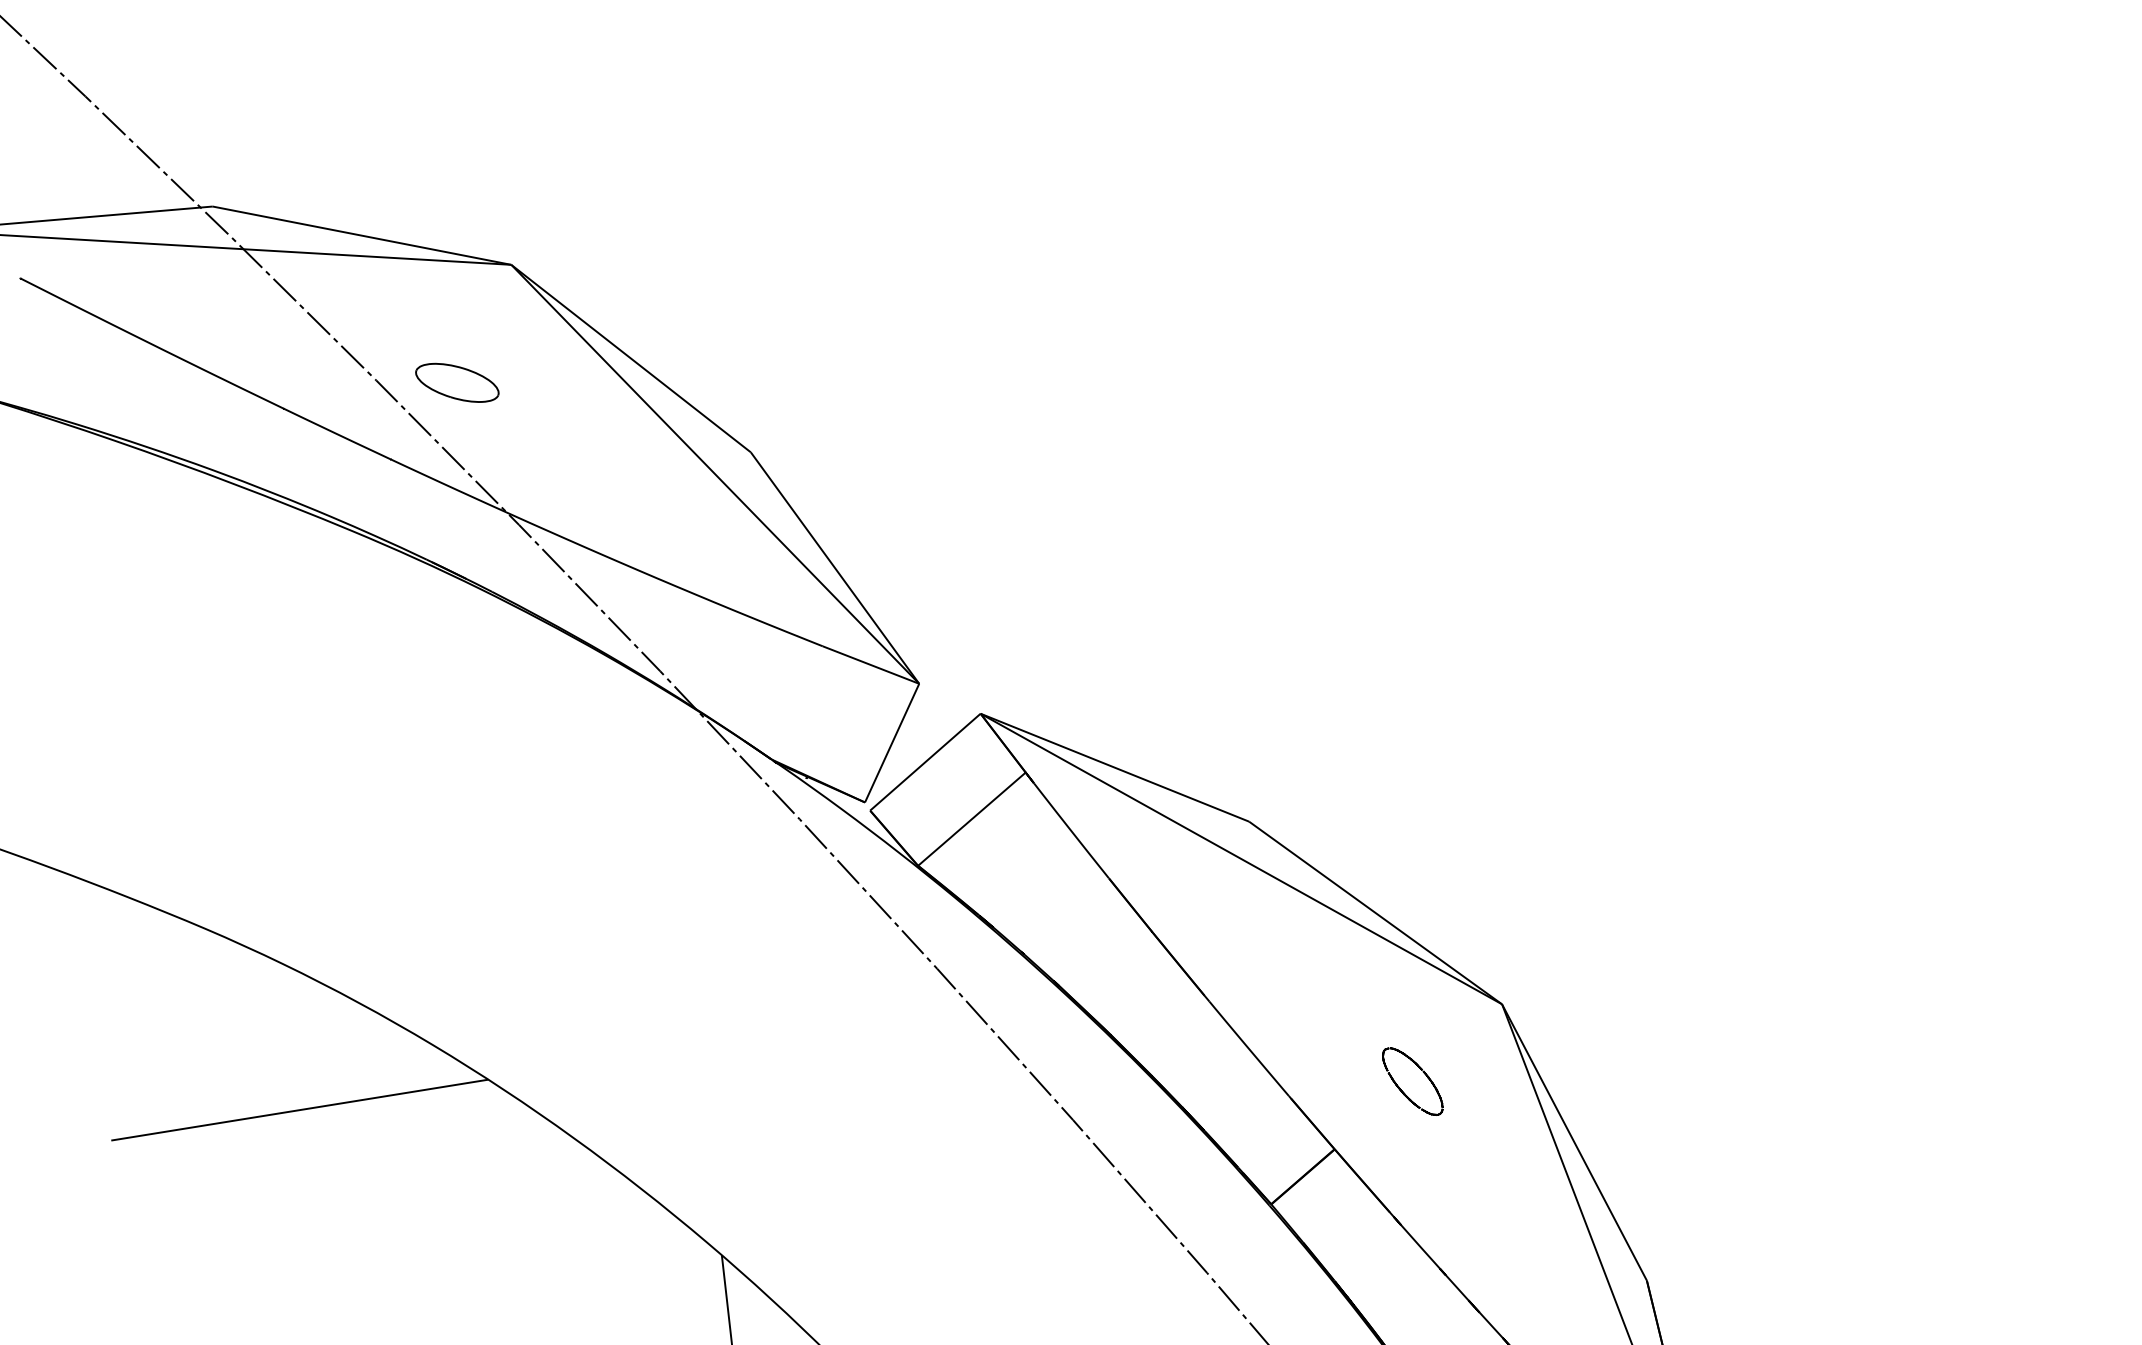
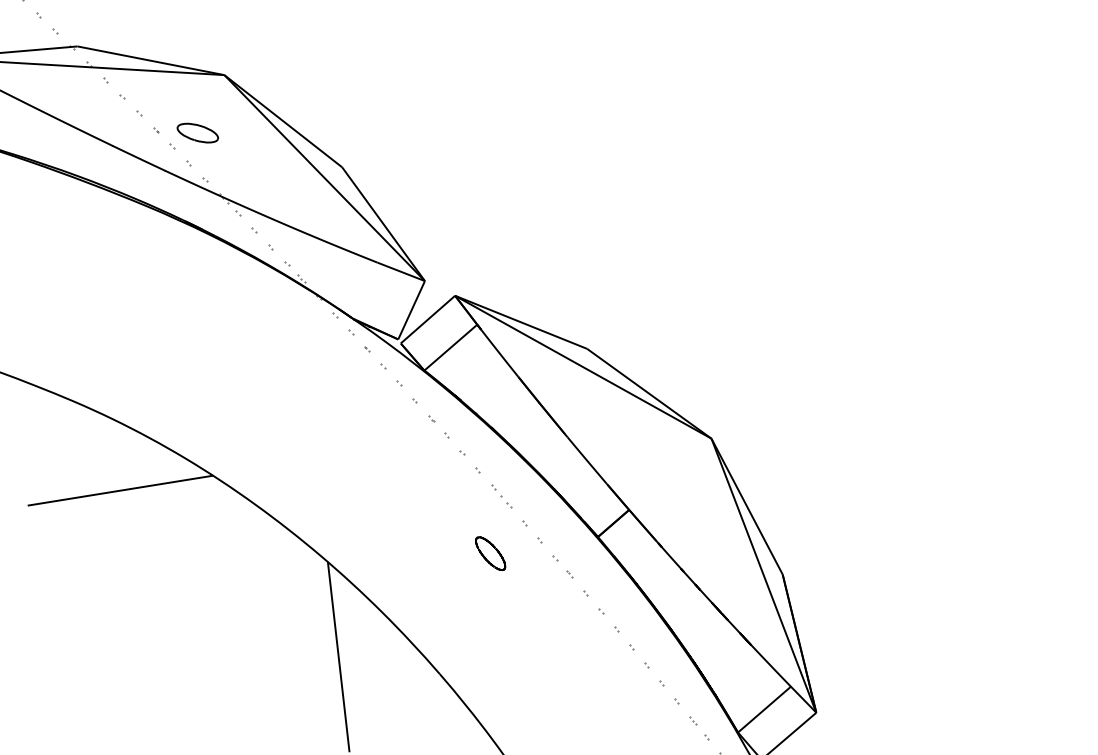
part: (1412, 1081) -> (490, 553), moved

